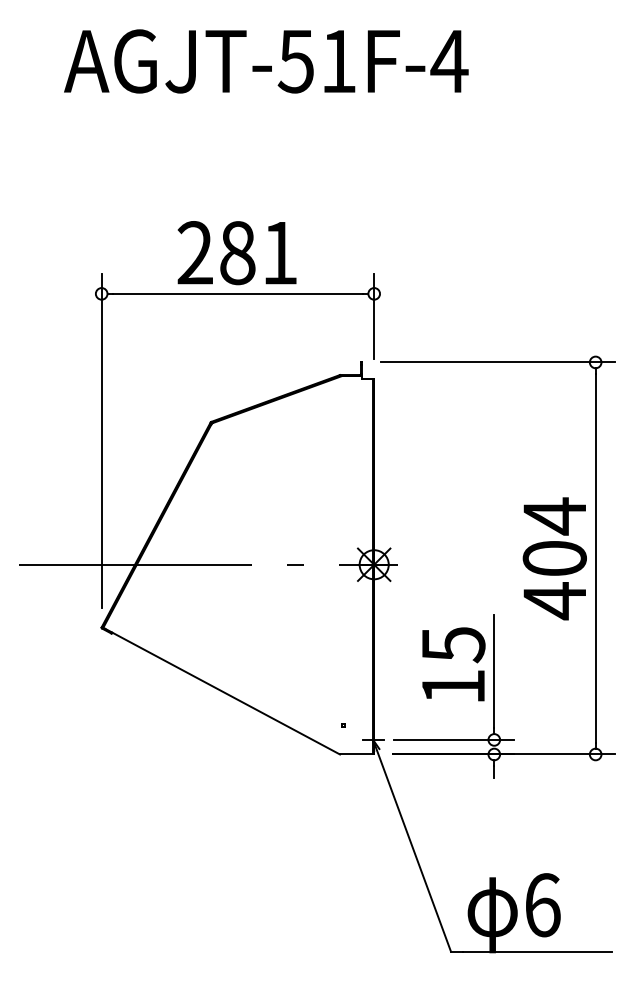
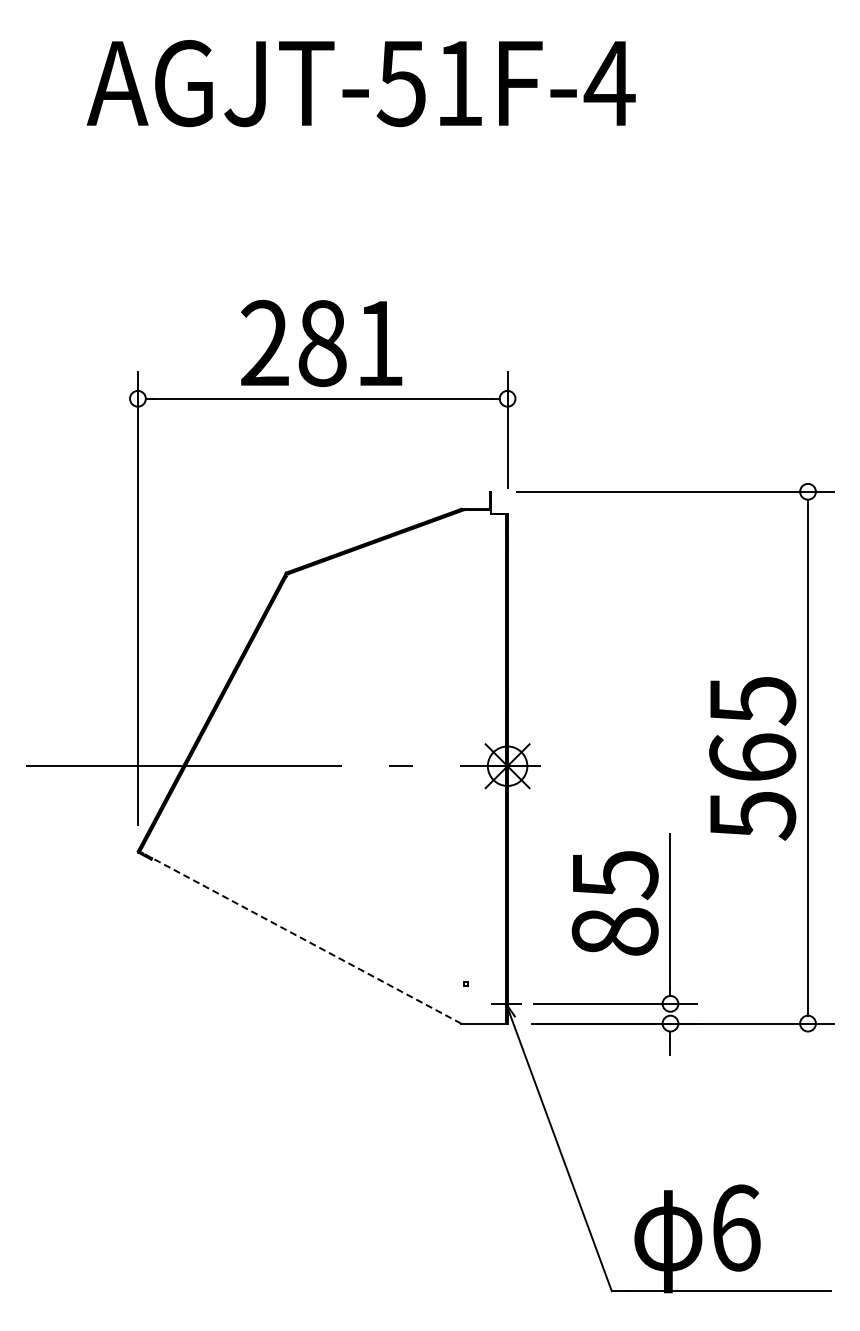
text: (554, 558) -> (752, 757), 404 -> 565
text: (453, 686) -> (614, 931), 15 -> 85
line: (221, 691) -> (300, 937), solid -> dashed

